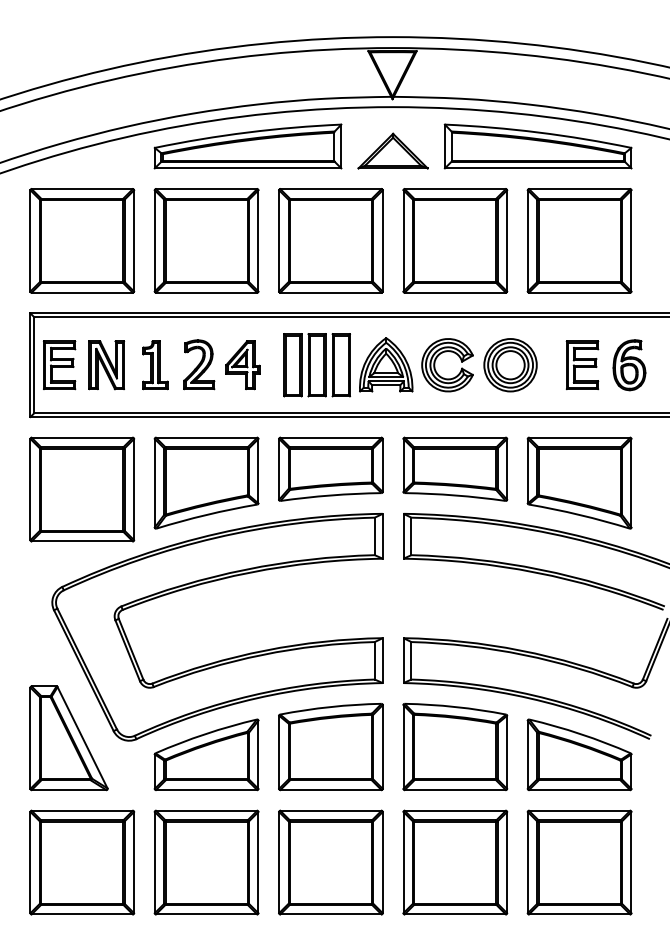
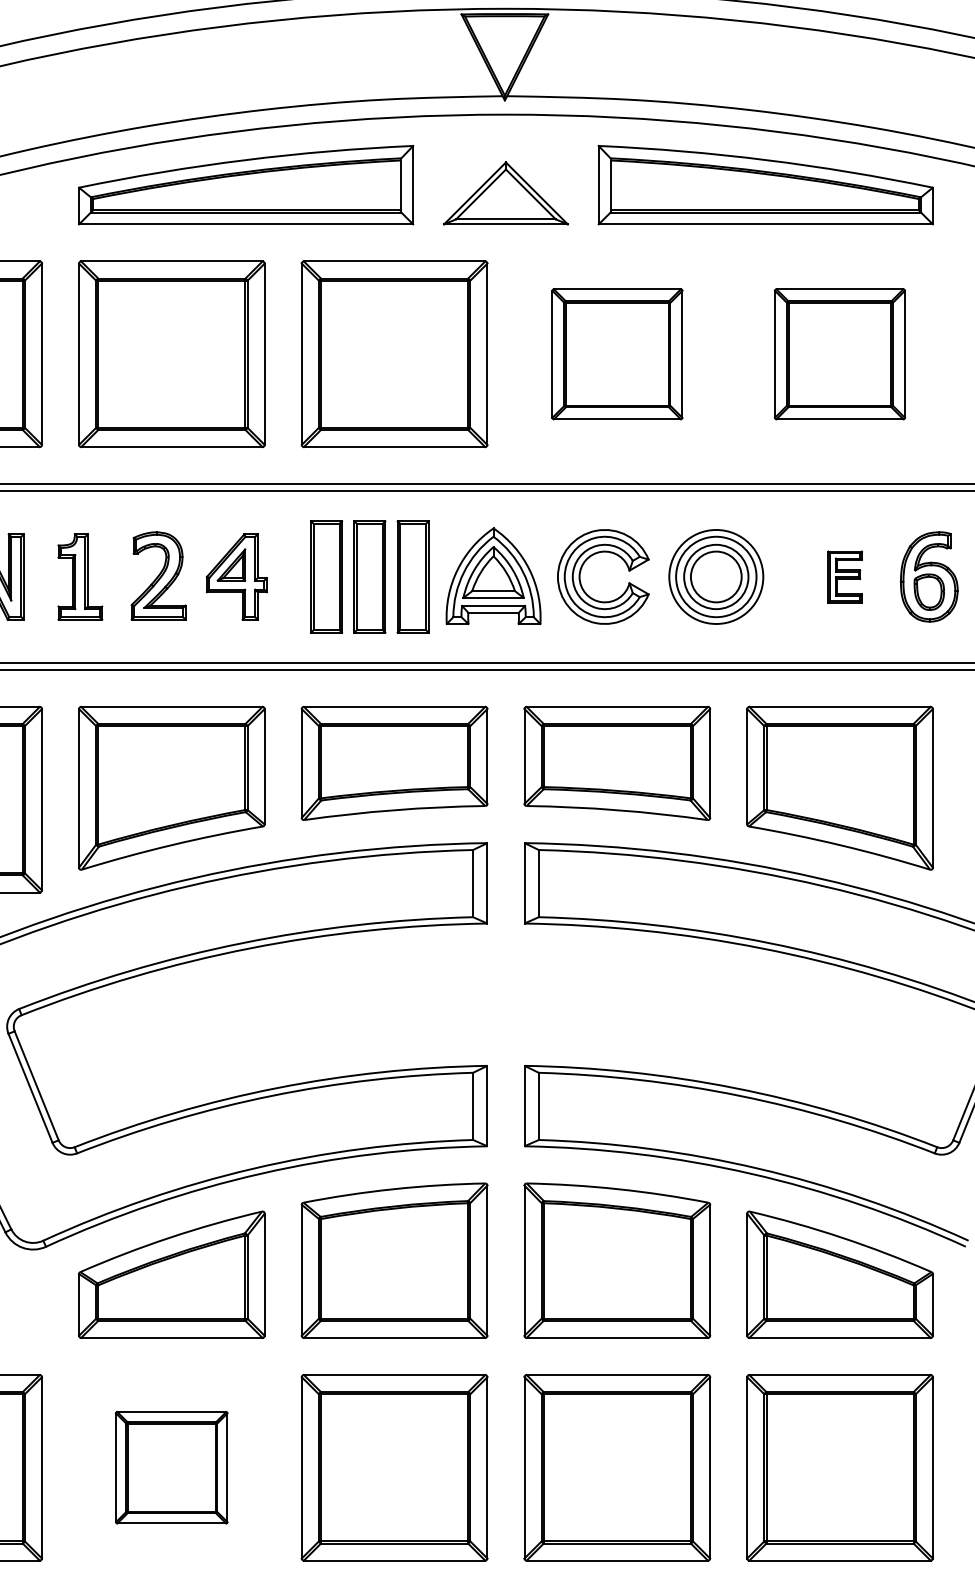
part: (455, 240) -> (617, 353), size x0.7
part: (579, 240) -> (839, 353), size x0.7
part: (582, 365) -> (845, 577), size x0.6
part: (206, 862) -> (171, 1467), size x0.6

